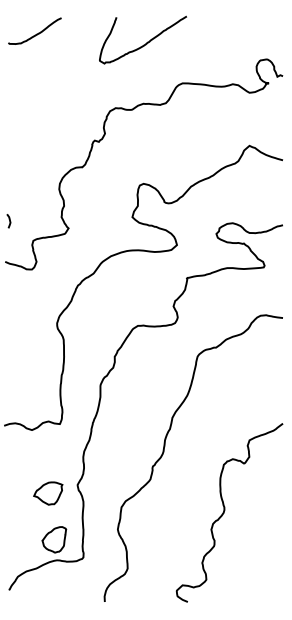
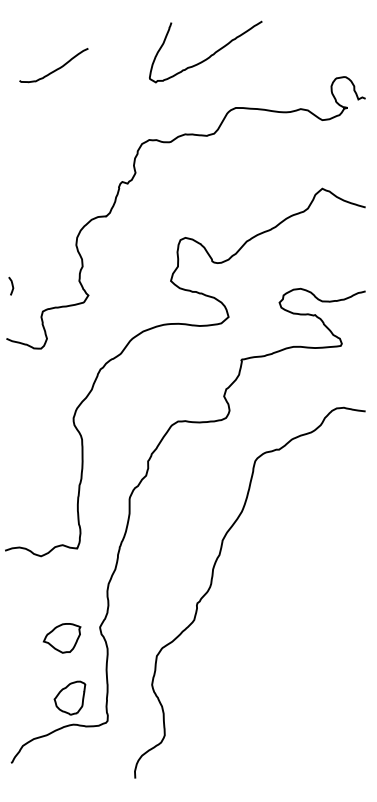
curve: (36, 33) -> (56, 68), moved
curve: (145, 43) -> (208, 56), moved
curve: (224, 512) -> (290, 662), removed

